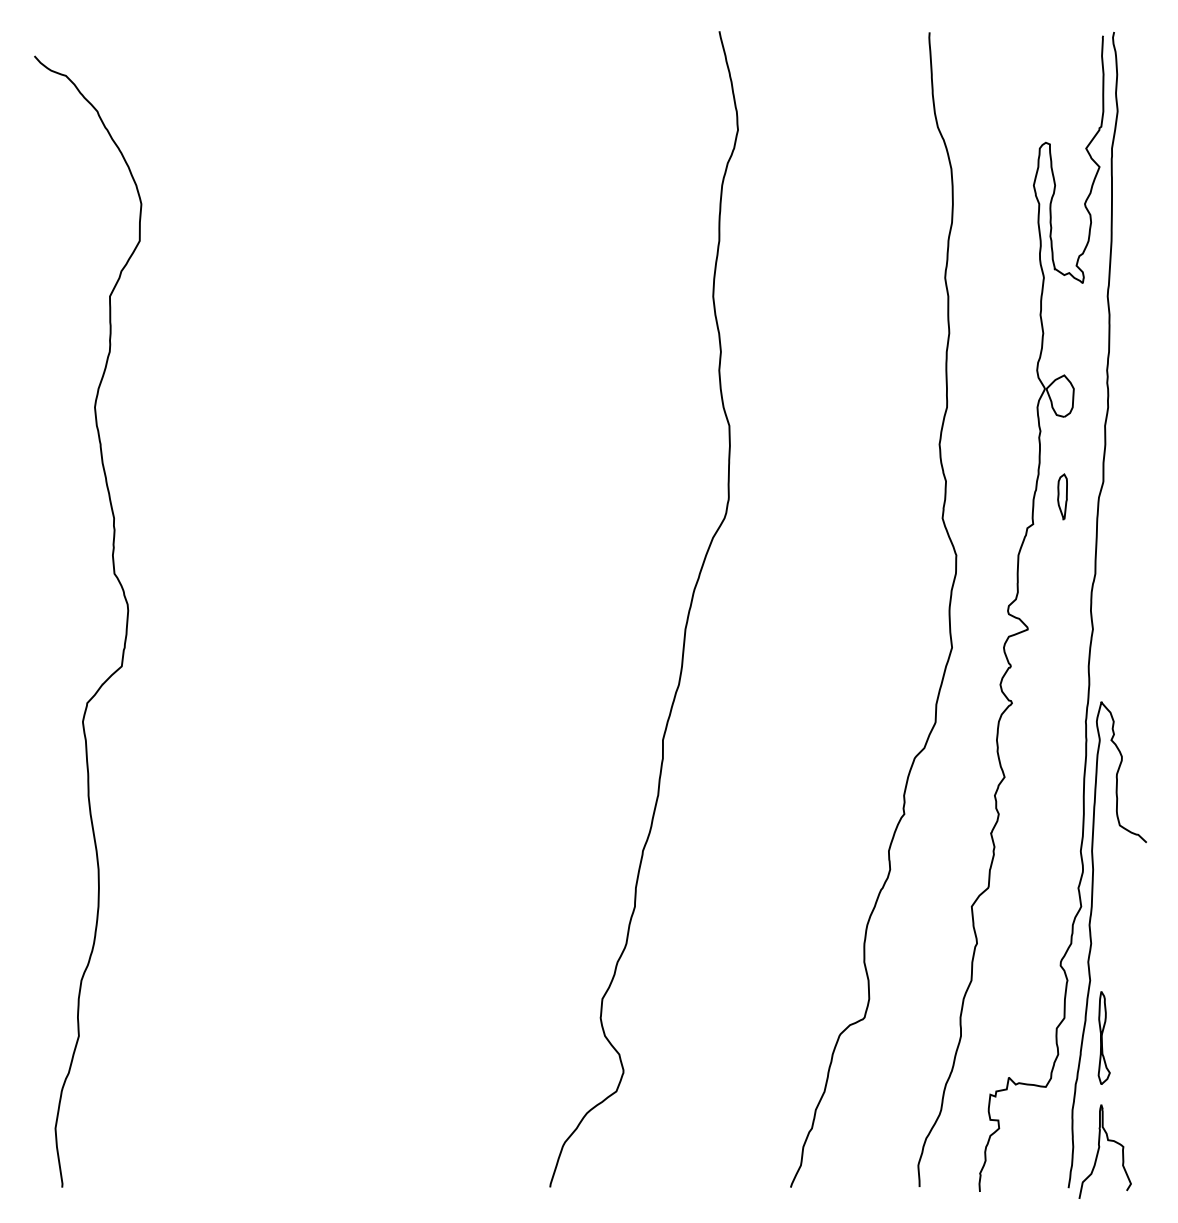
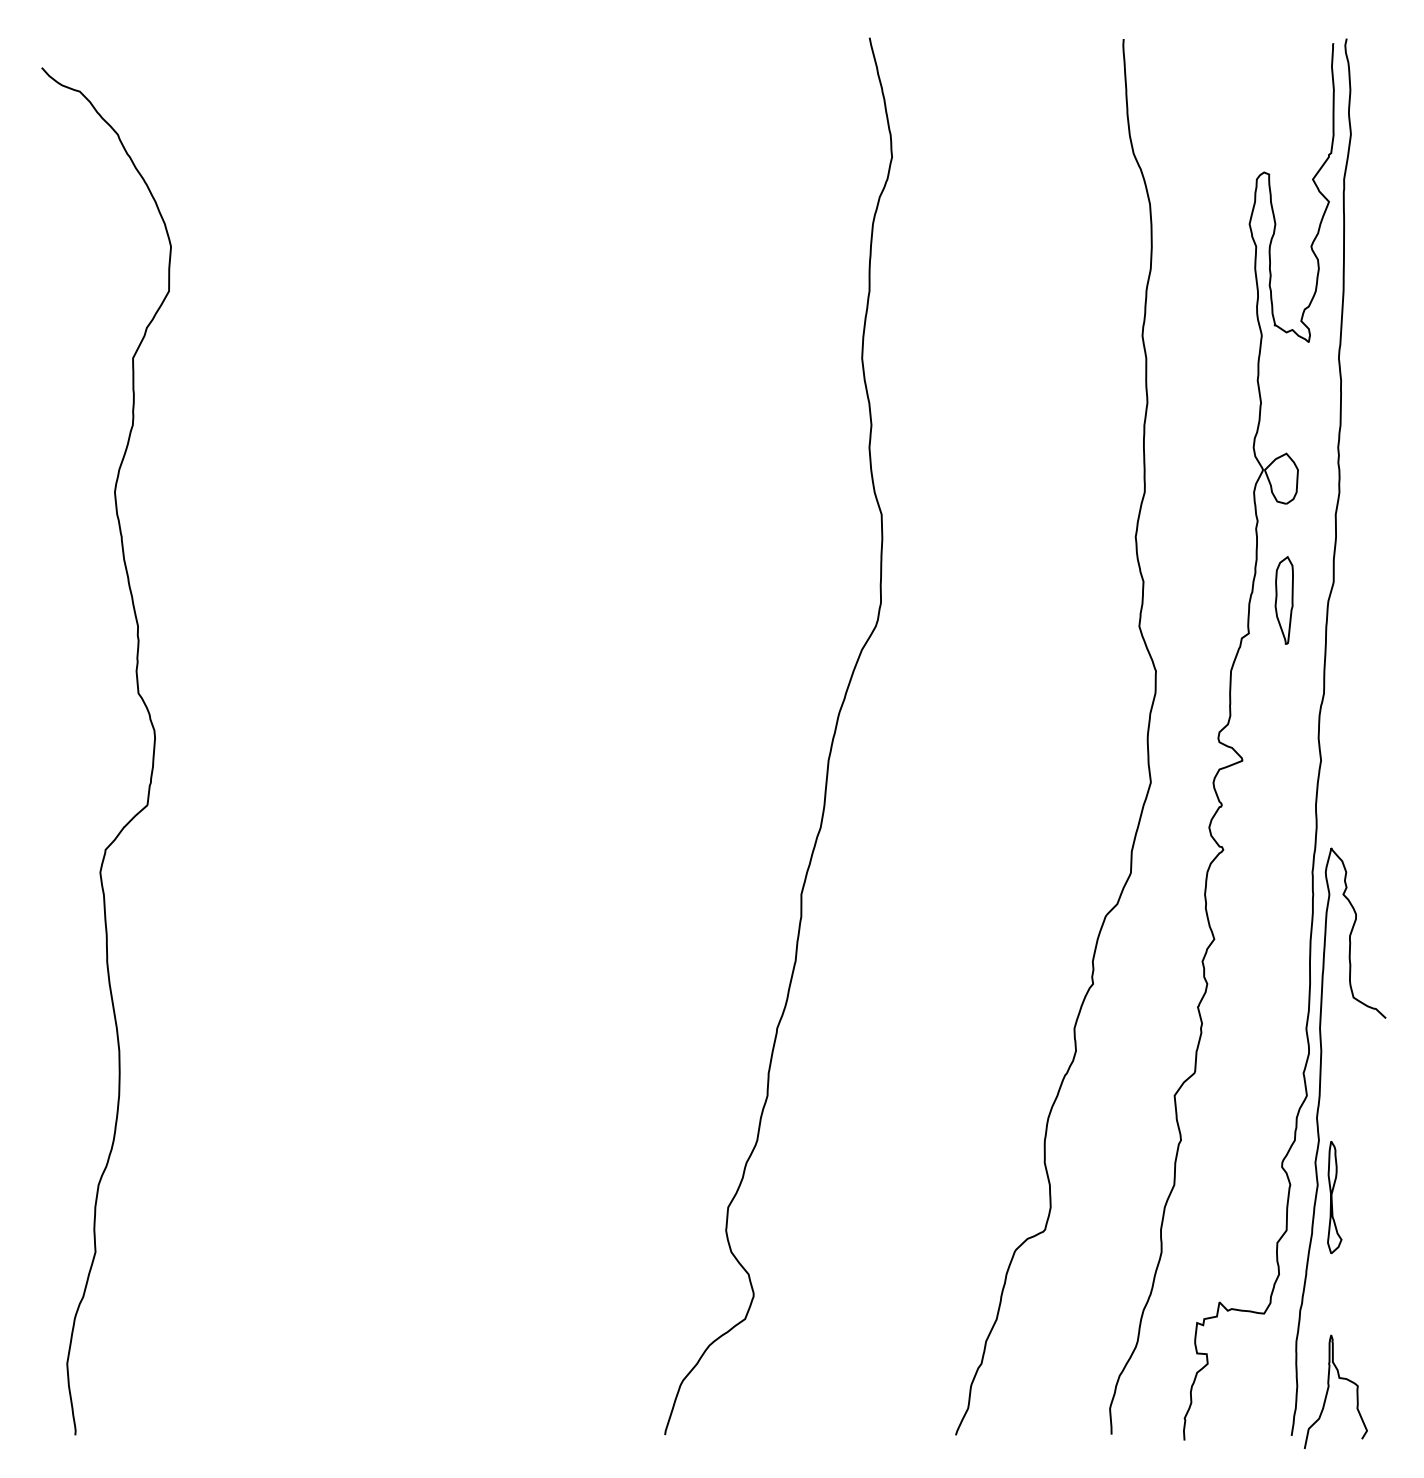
part: (1062, 496) -> (1284, 600), size x1.6
part: (1104, 1038) -> (1334, 1197), moved

